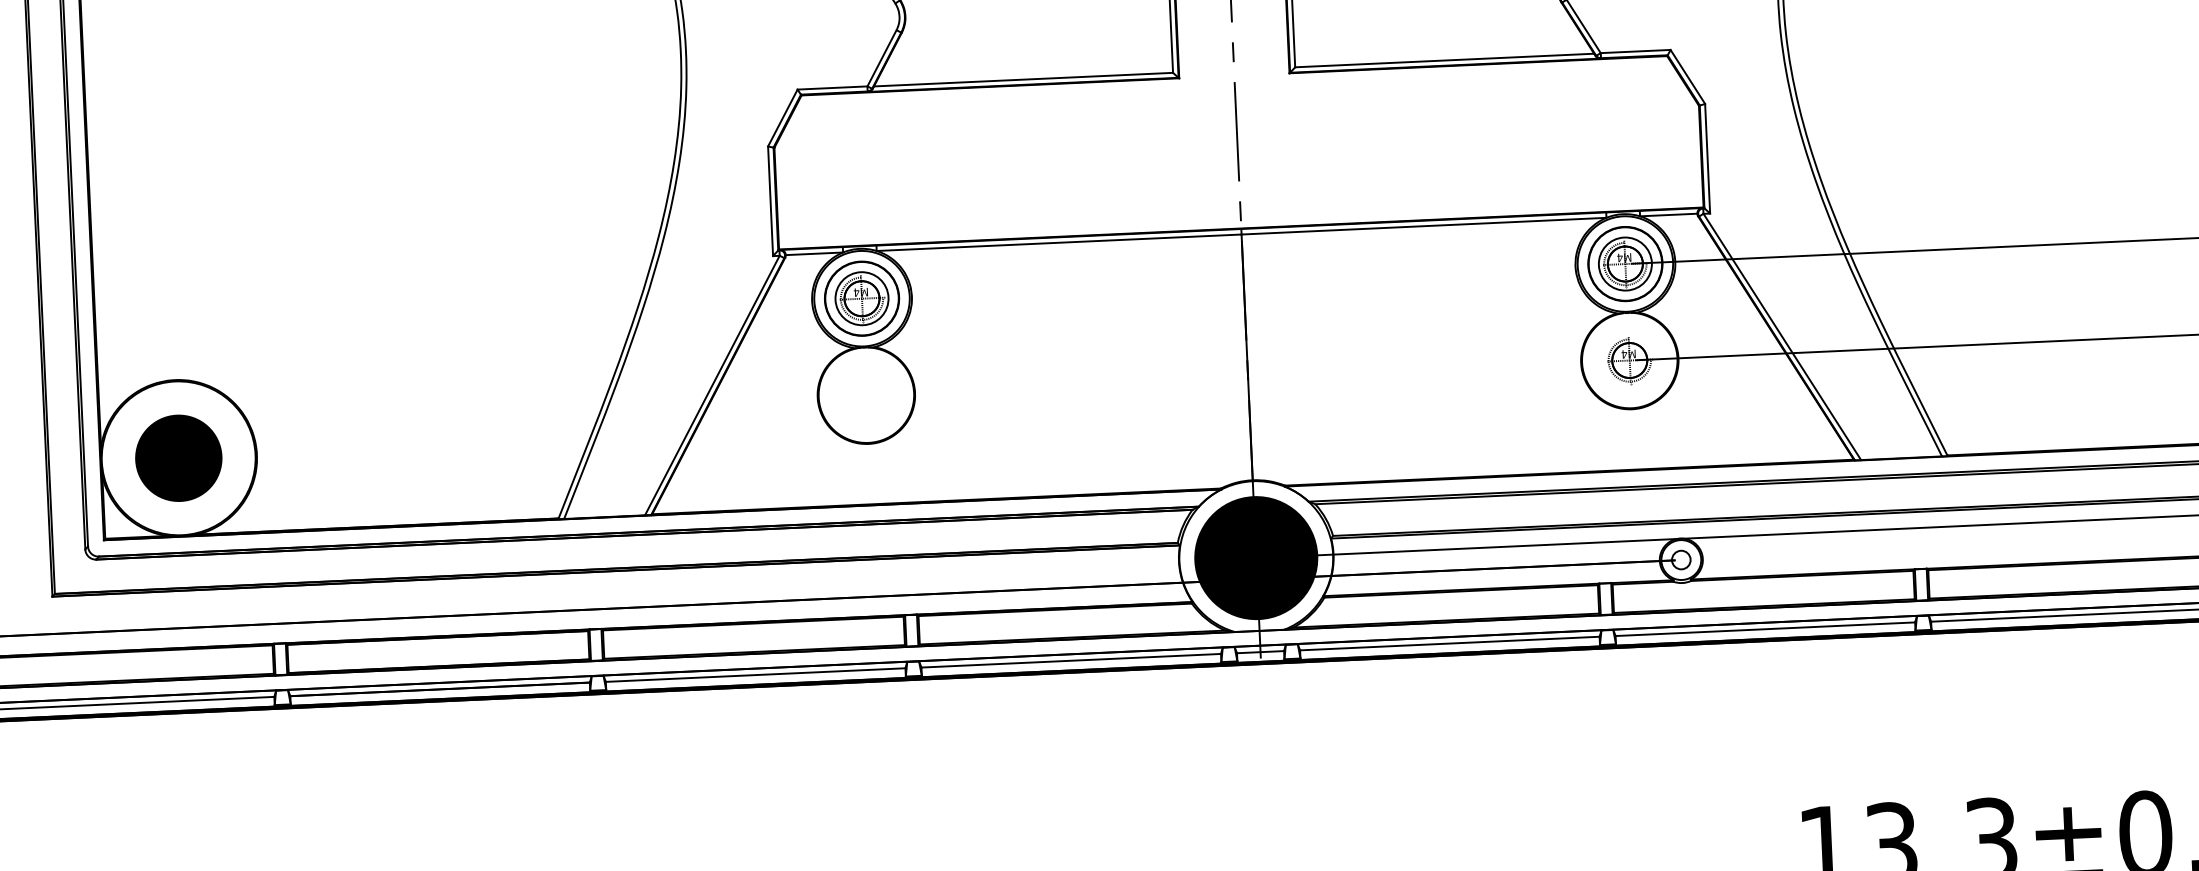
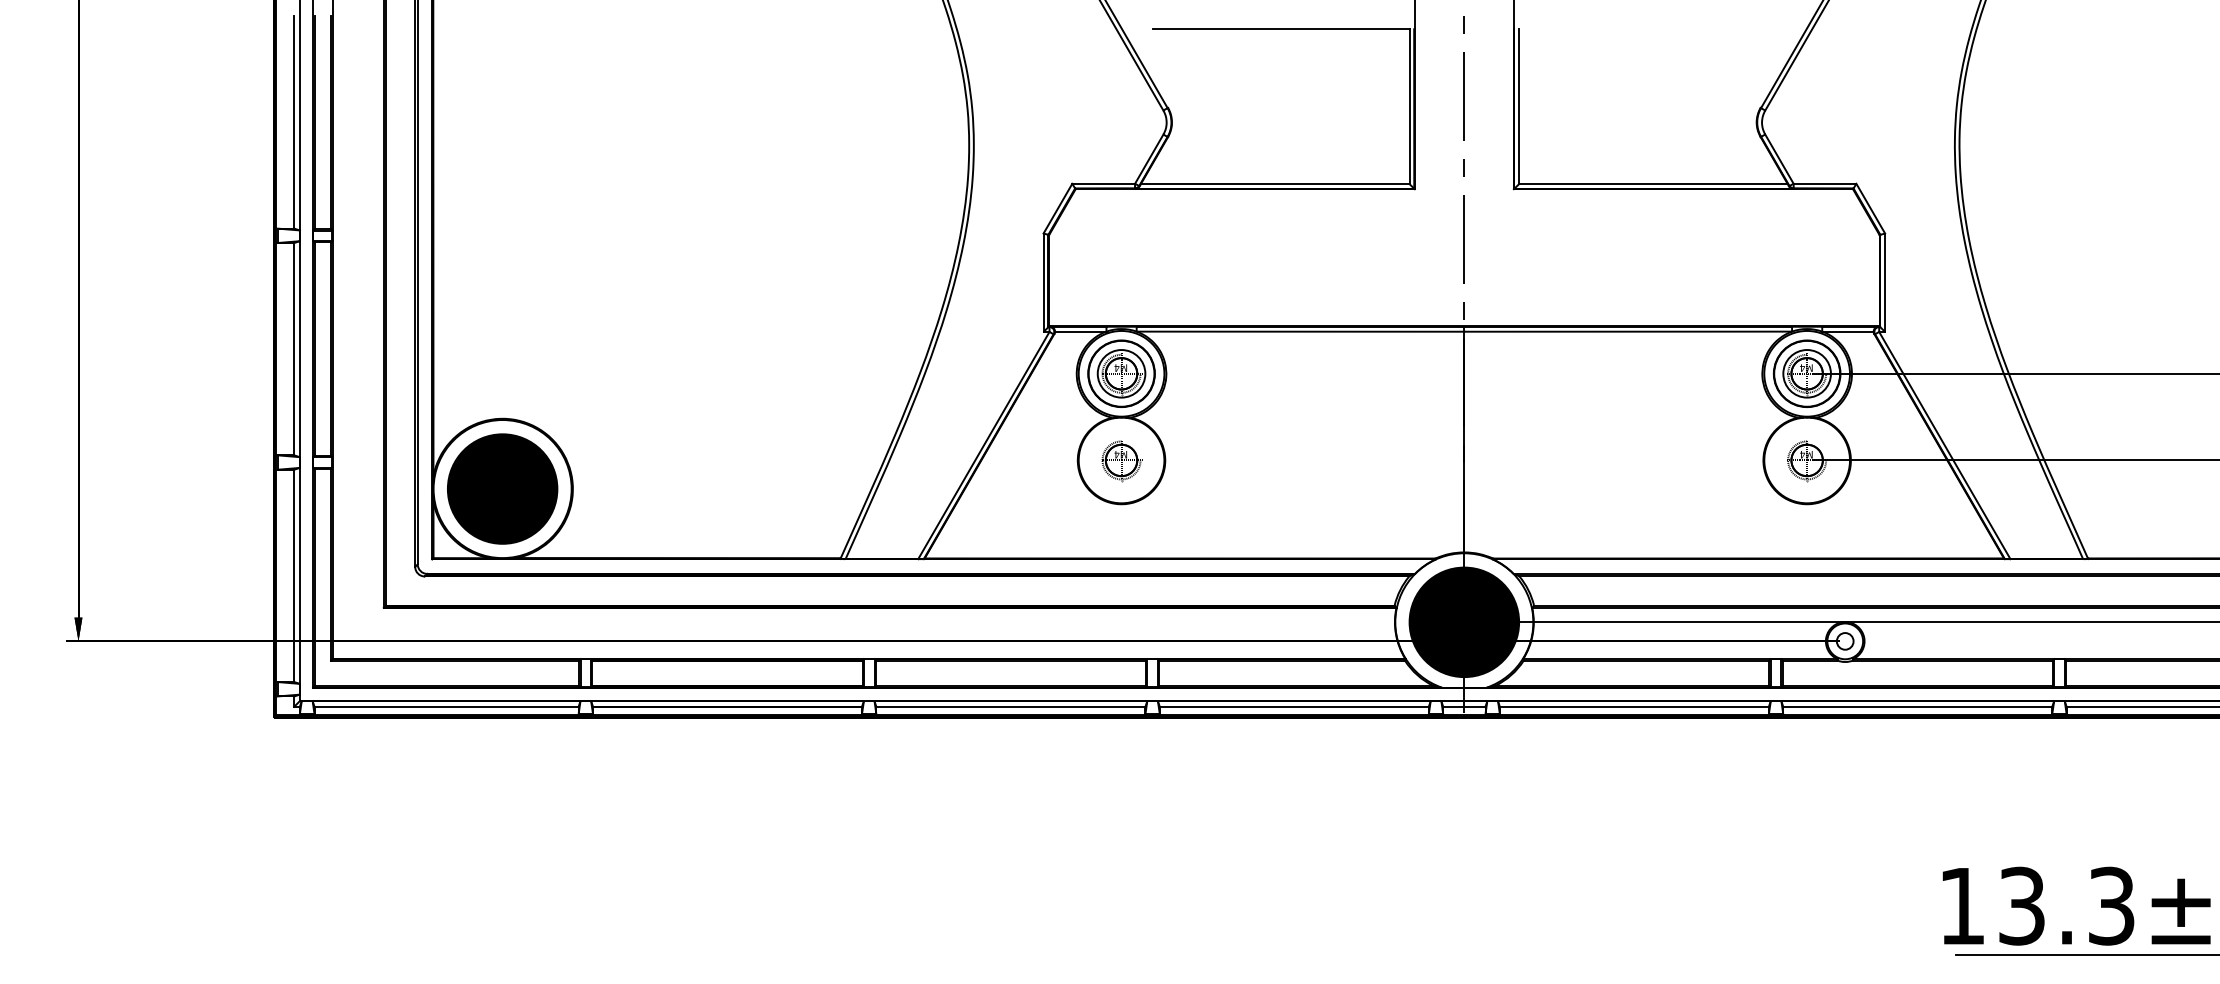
part: (866, 396) -> (1121, 461), added
part: (178, 457) -> (502, 488), size x1.43

